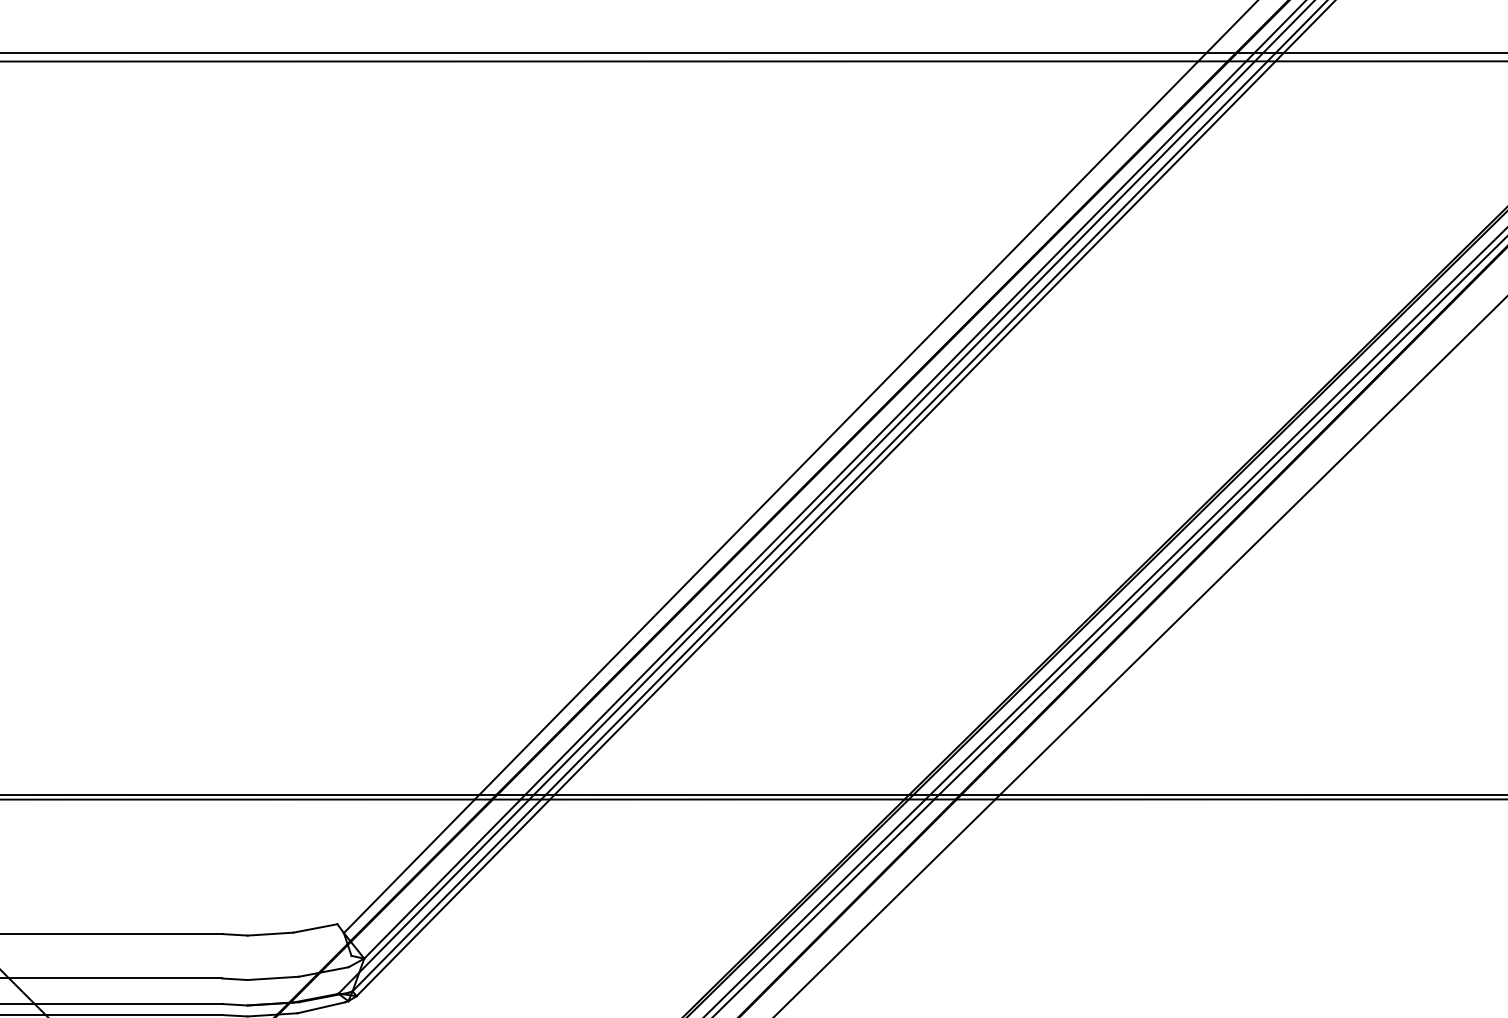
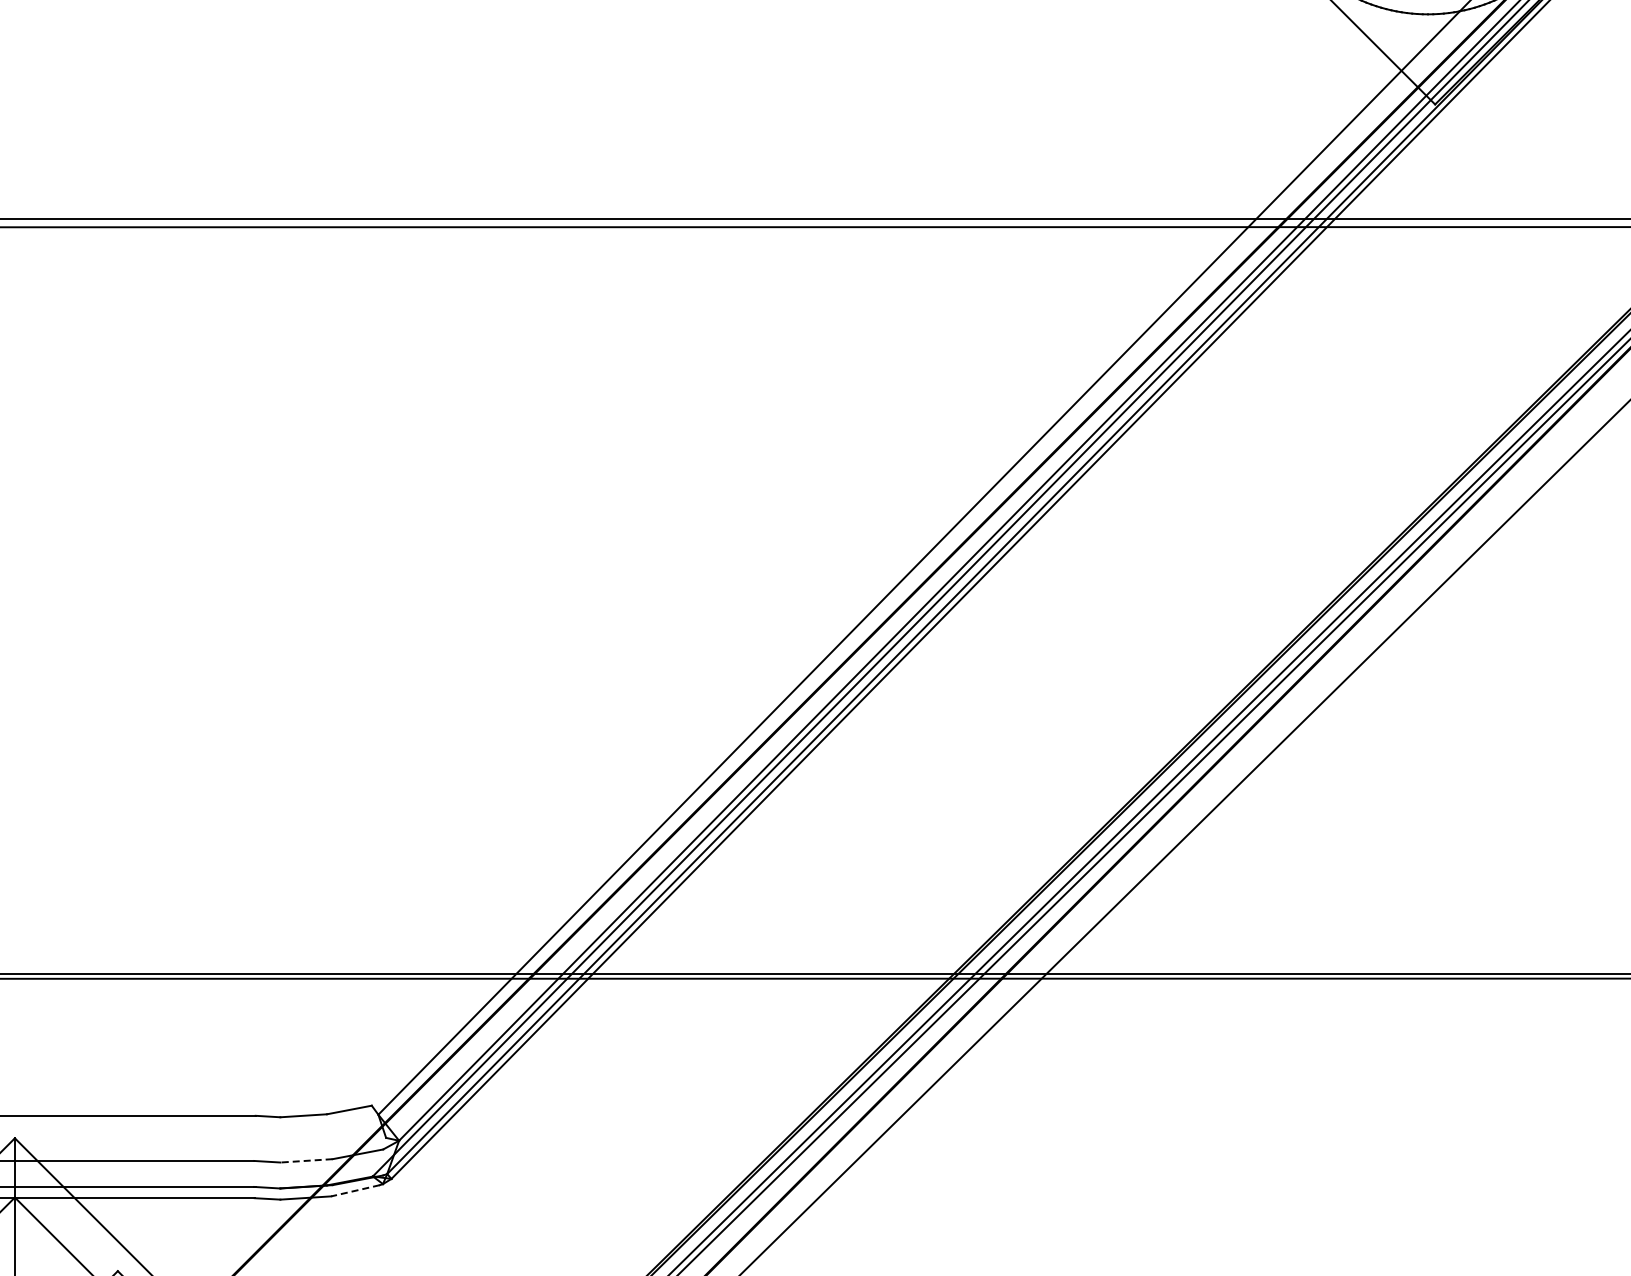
line: (273, 978) -> (306, 1160), solid -> dashed
line: (321, 1007) -> (355, 1190), solid -> dashed

